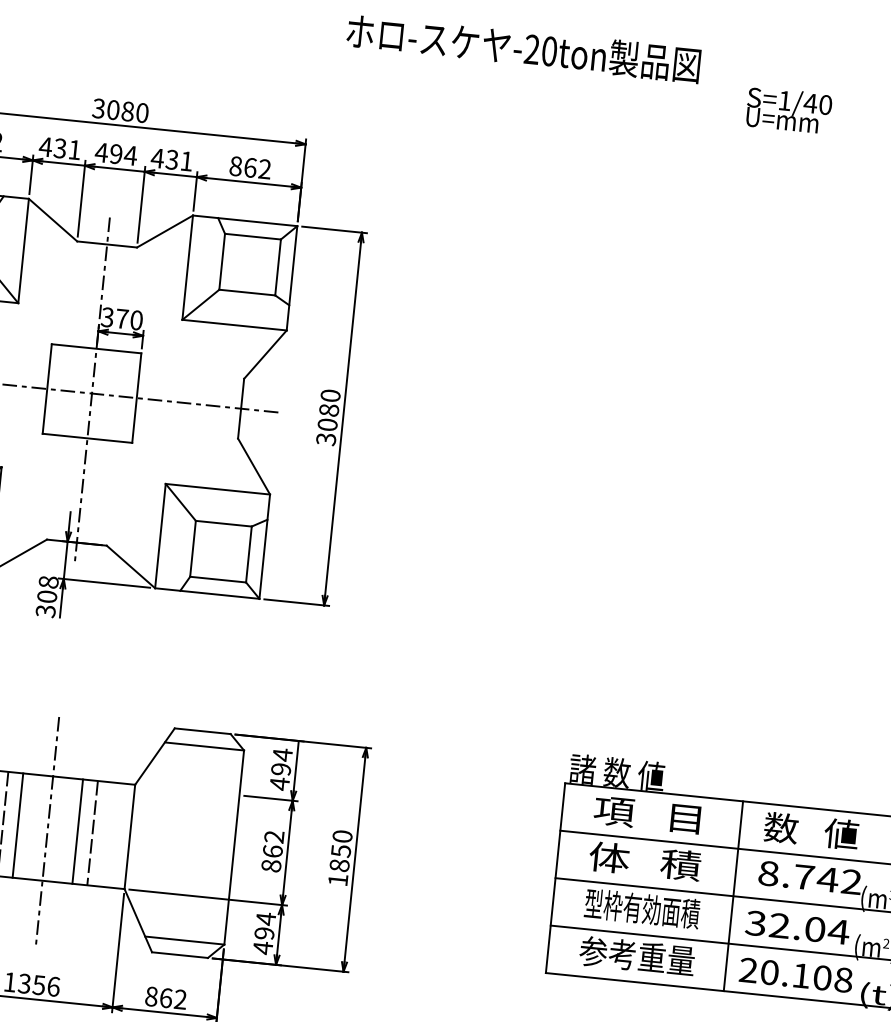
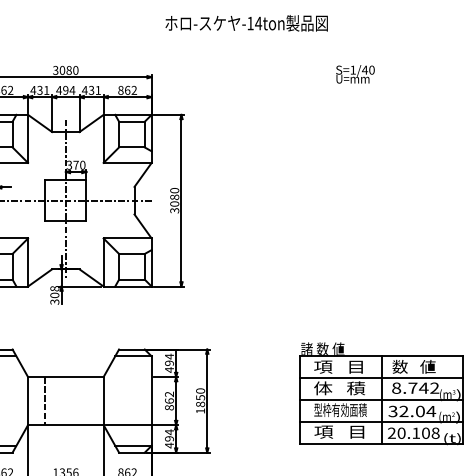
text: (540, 50) -> (254, 23), -20ton -> -14ton
text: (789, 110) -> (355, 74), moved
line: (18, 826) -> (52, 401), removed
line: (46, 829) -> (65, 401), removed
line: (77, 832) -> (79, 401), removed
line: (92, 834) -> (86, 401), removed
text: (637, 955) -> (340, 431), 参考重量 -> 項   目

